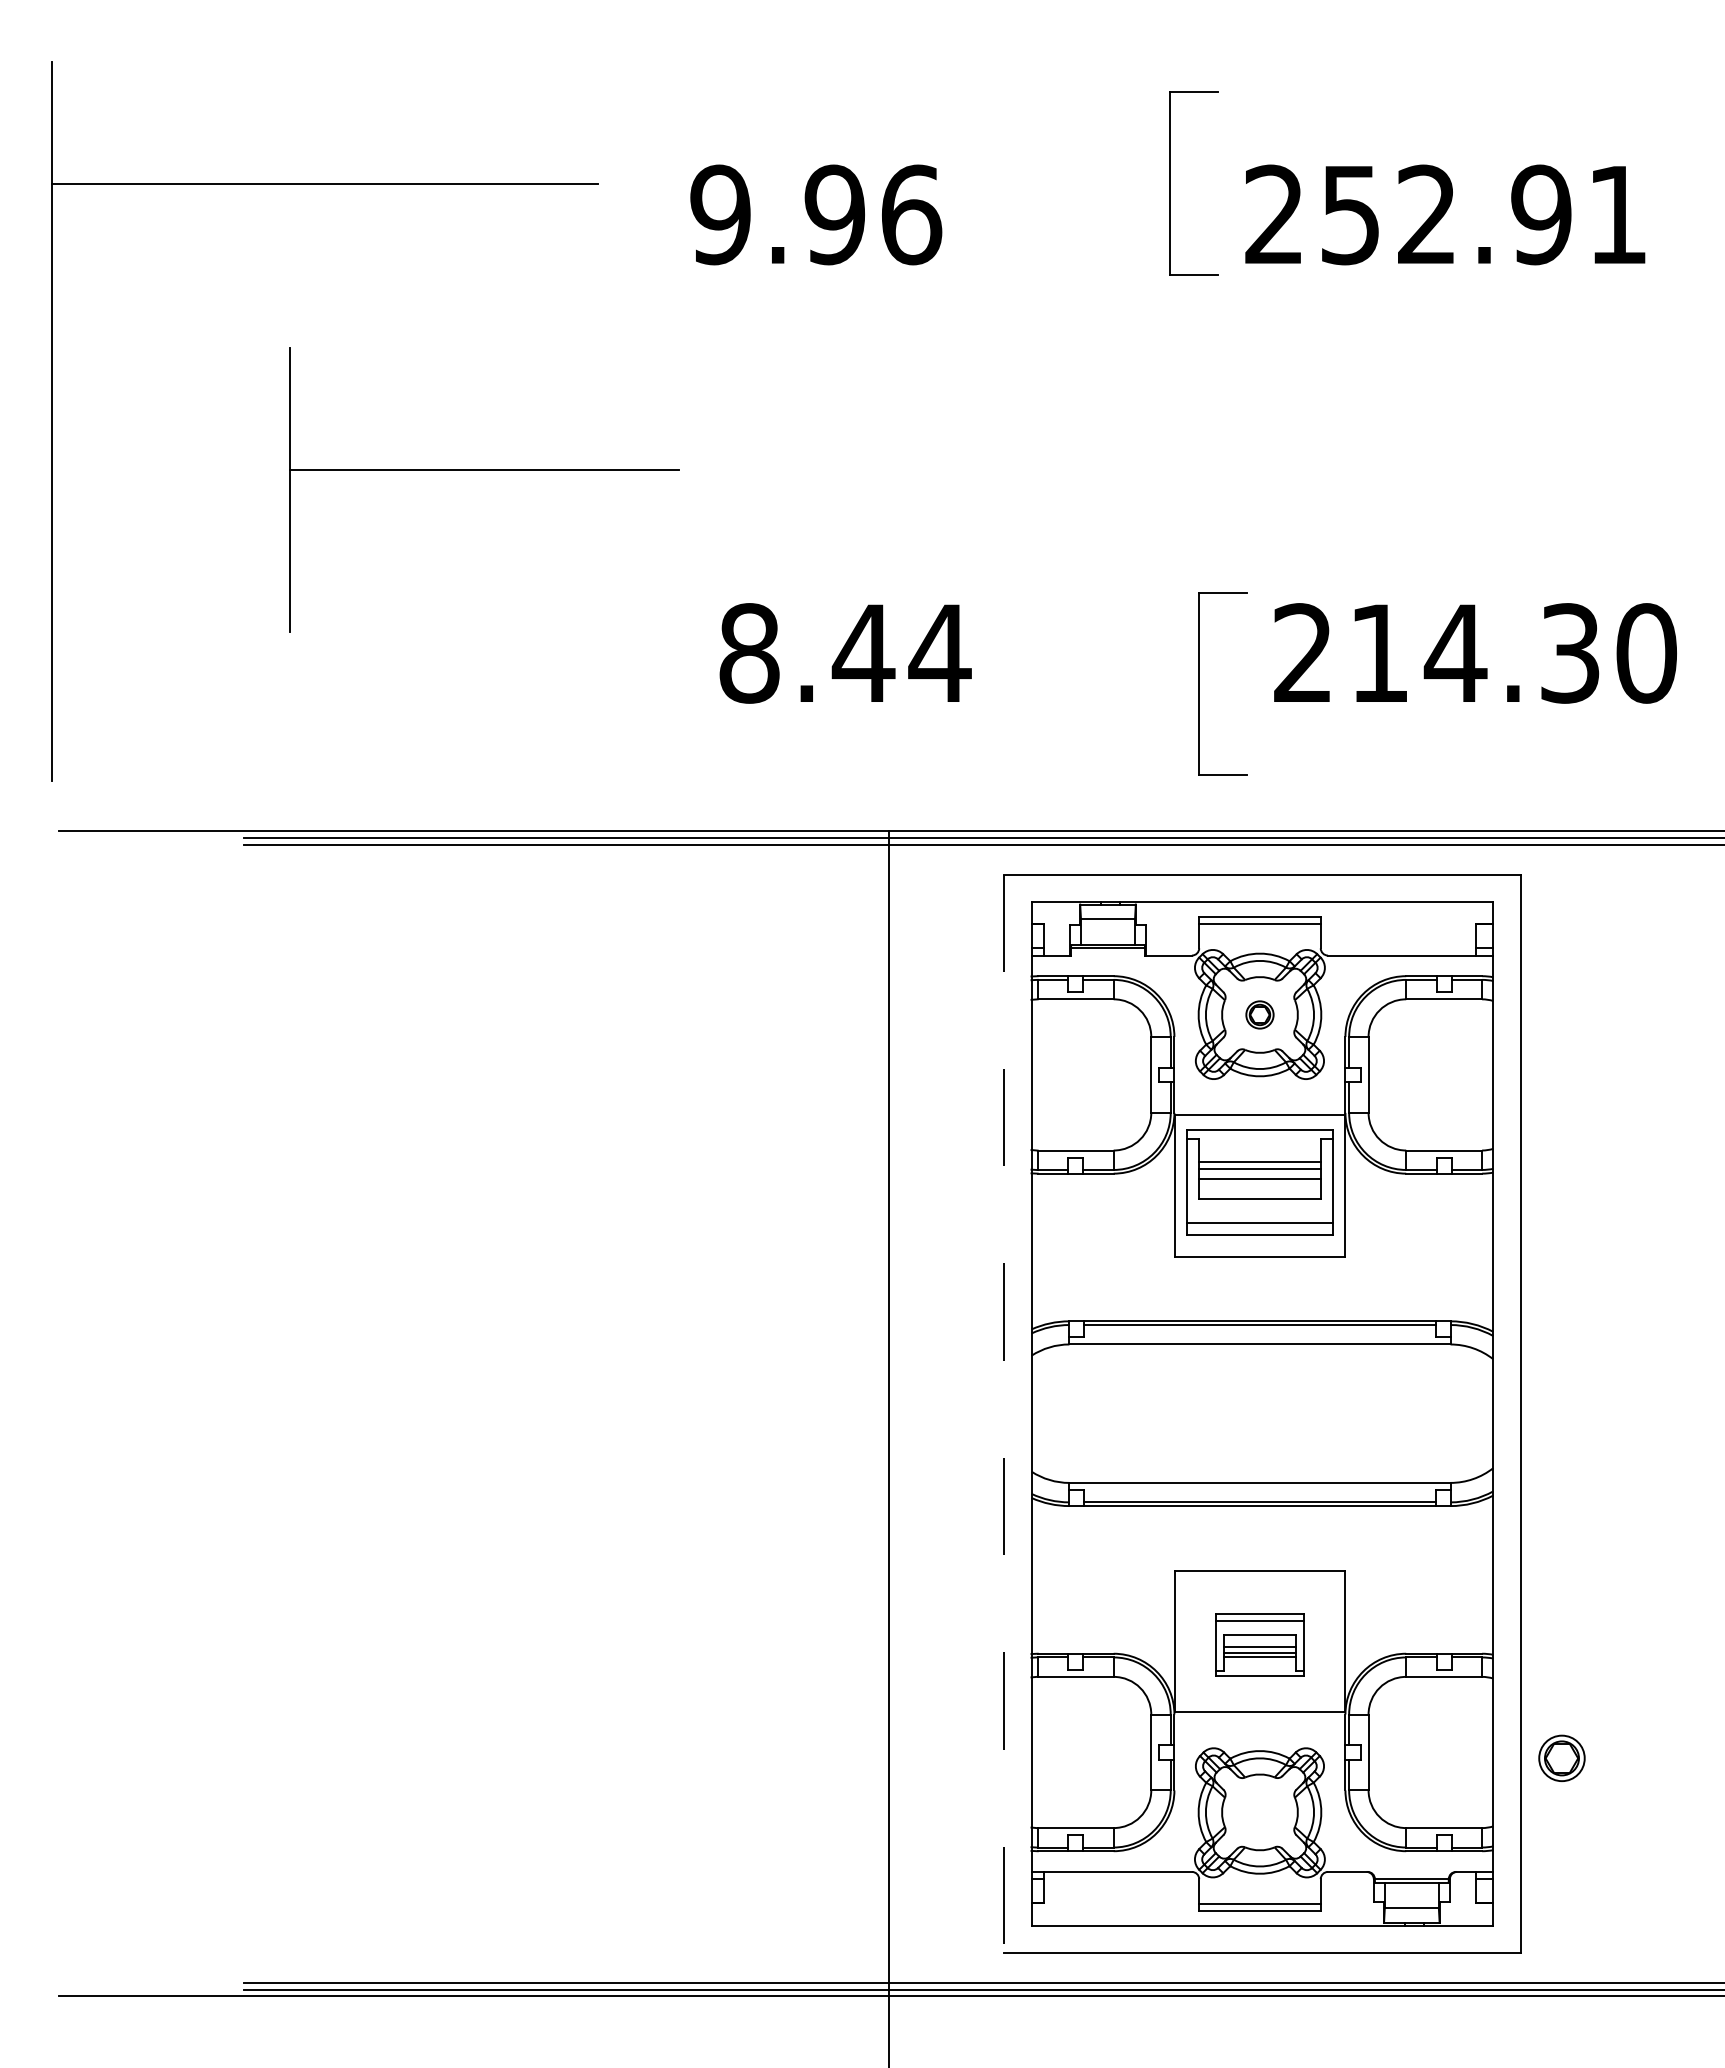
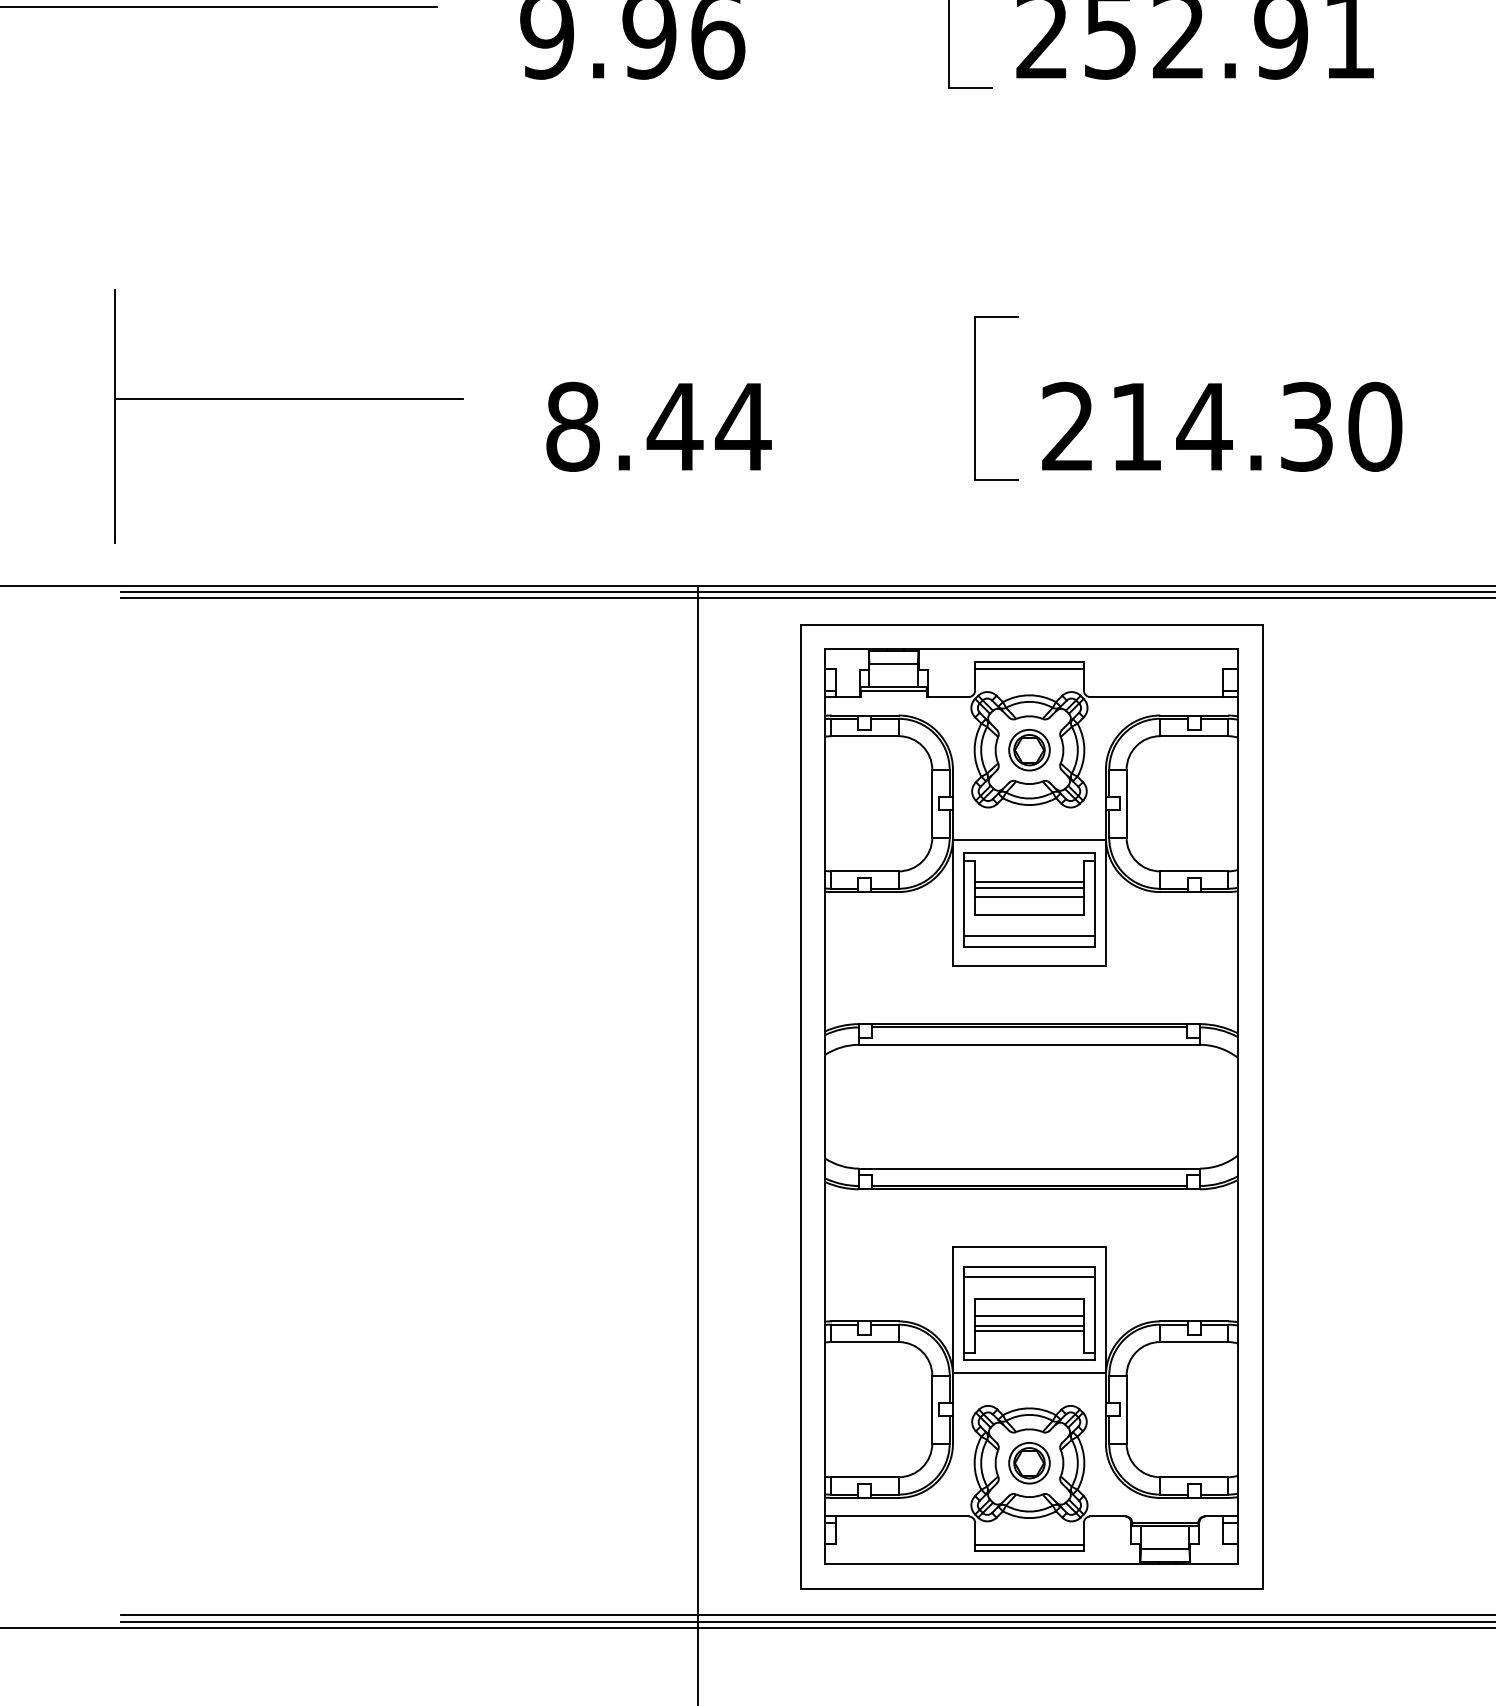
part: (484, 470) -> (288, 399), moved
part: (1199, 683) -> (975, 398), moved
part: (1259, 1014) -> (1029, 749), size x1.67
line: (1004, 1414) -> (801, 1107), dashed -> solid
part: (1259, 1644) -> (1029, 1313), size x1.67
part: (1561, 1757) -> (1029, 1462), moved

